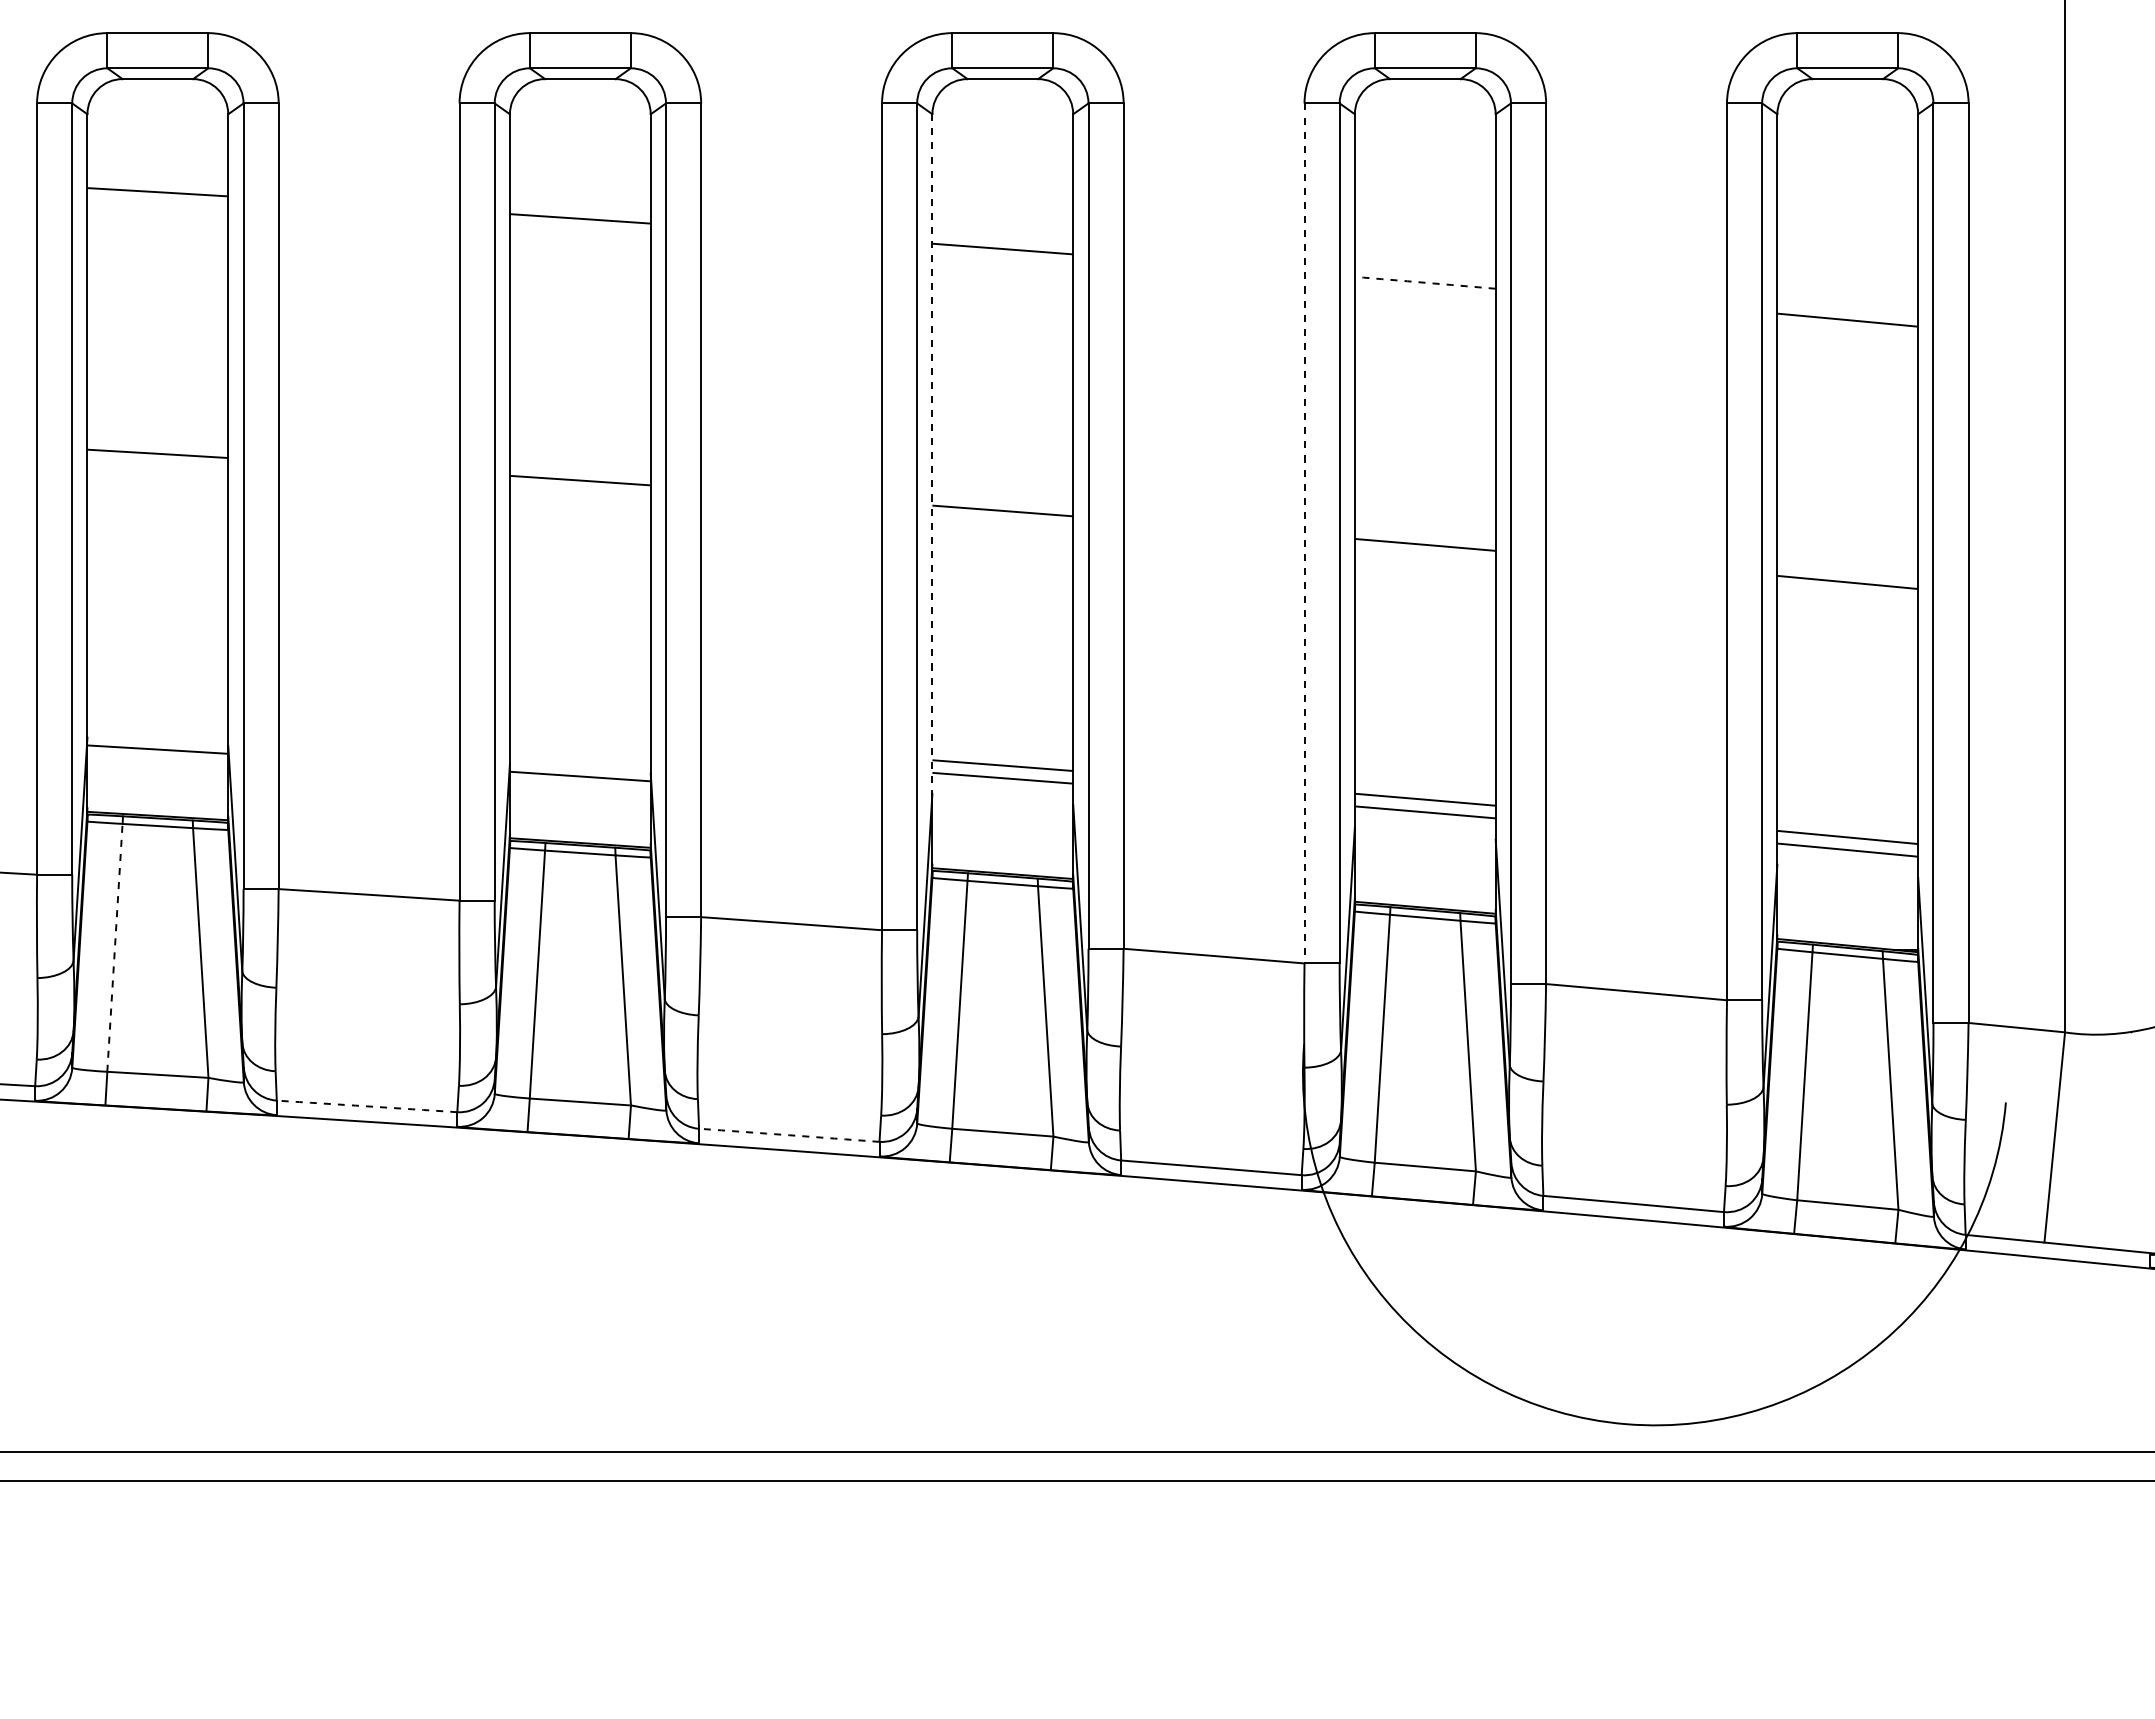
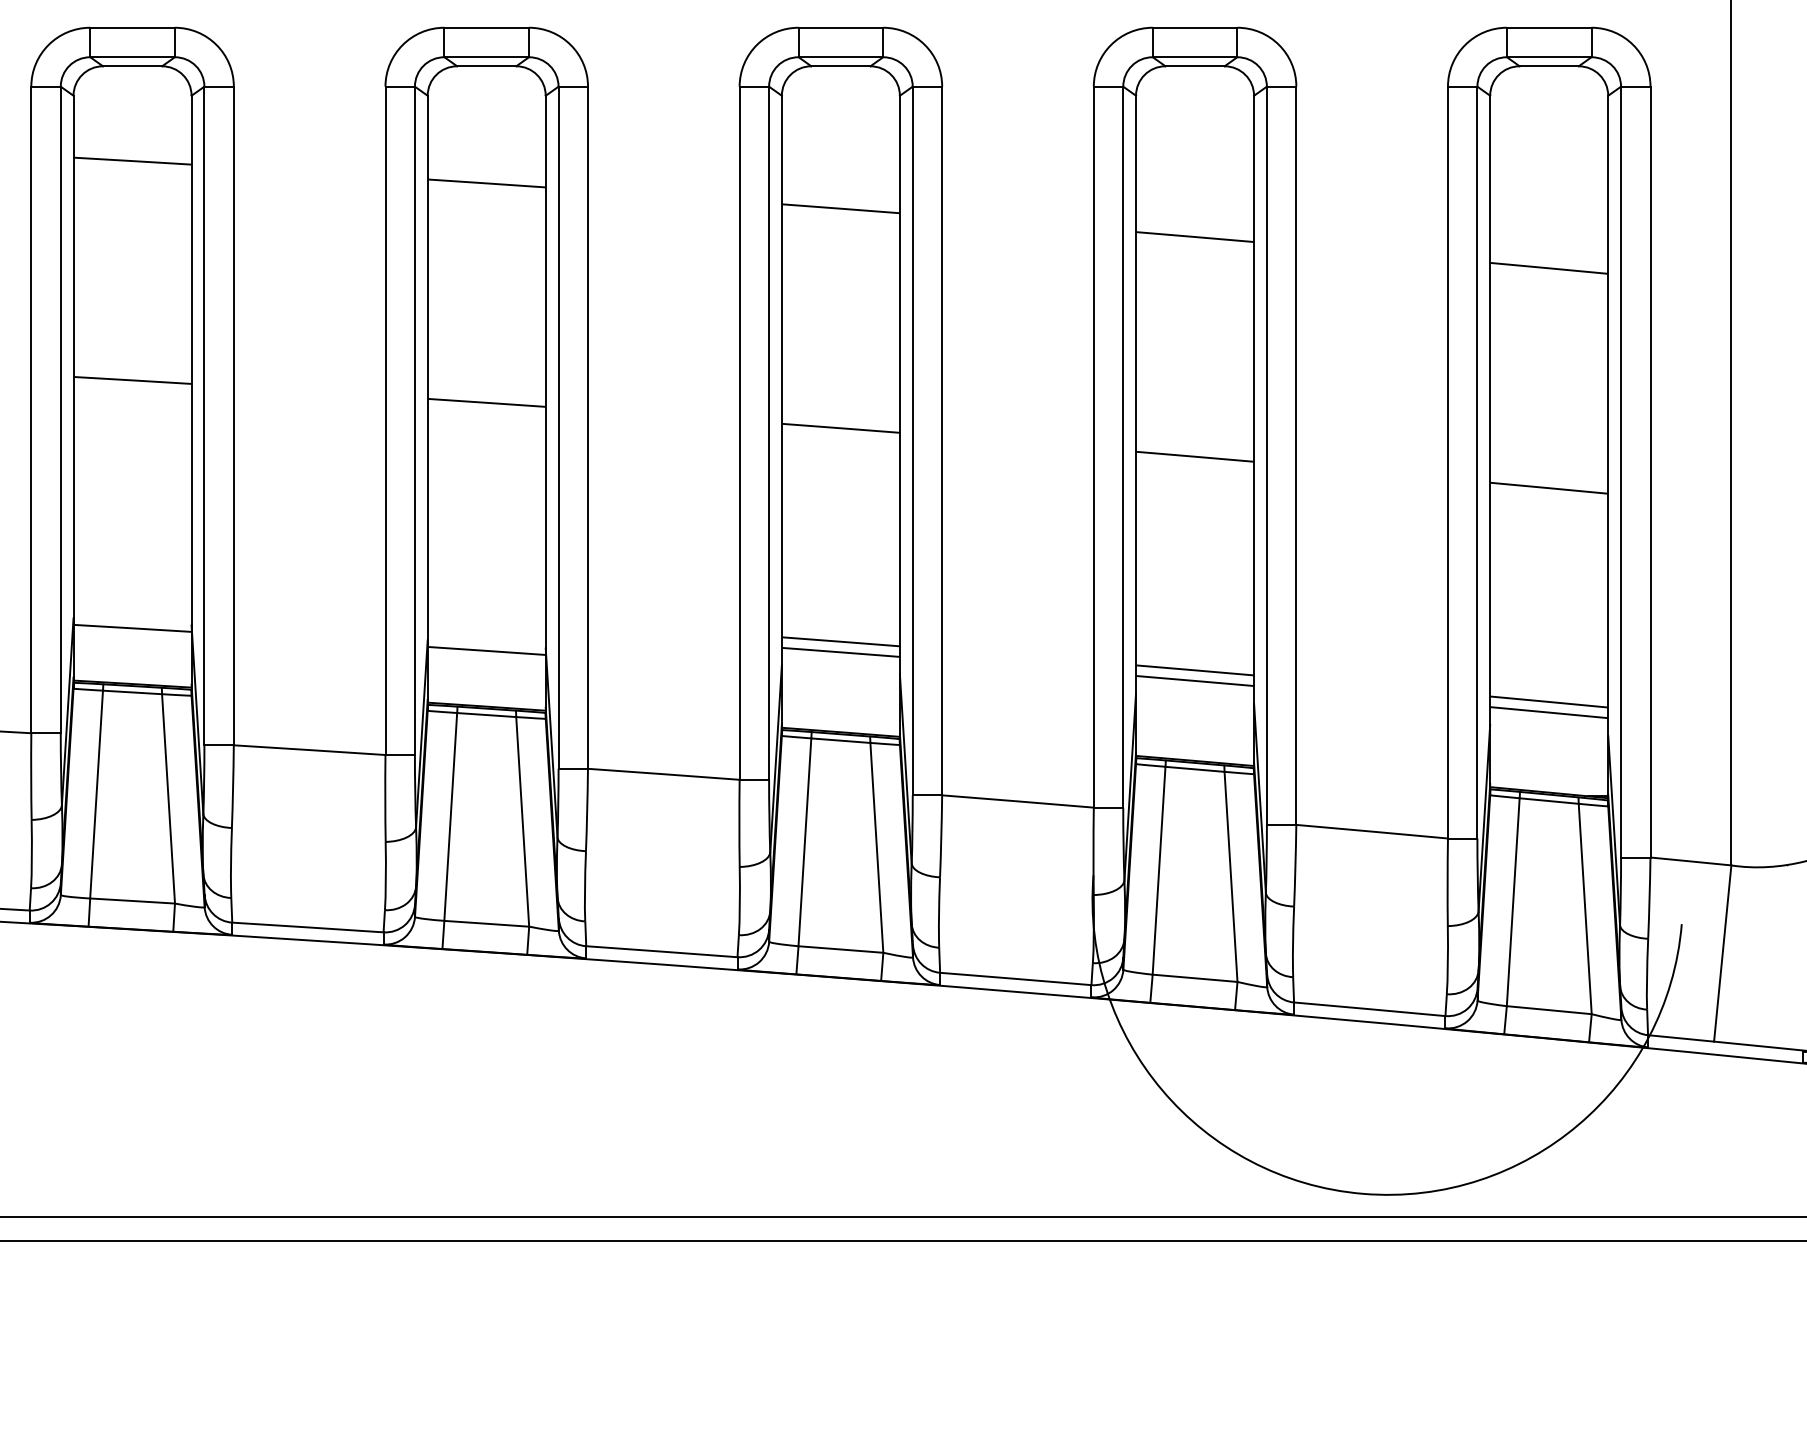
arc: (1425, 282) -> (1195, 236), dashed -> solid
line: (932, 454) -> (781, 380), dashed -> solid
line: (1304, 533) -> (1093, 447), dashed -> solid
line: (114, 947) -> (96, 794), dashed -> solid
arc: (367, 1106) -> (308, 927), dashed -> solid
arc: (789, 1135) -> (662, 951), dashed -> solid

